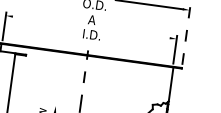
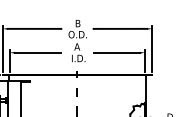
line: (42, 20) -> (38, 52), added
line: (140, 33) -> (116, 52), added
line: (186, 36) -> (152, 49), dashed -> solid

